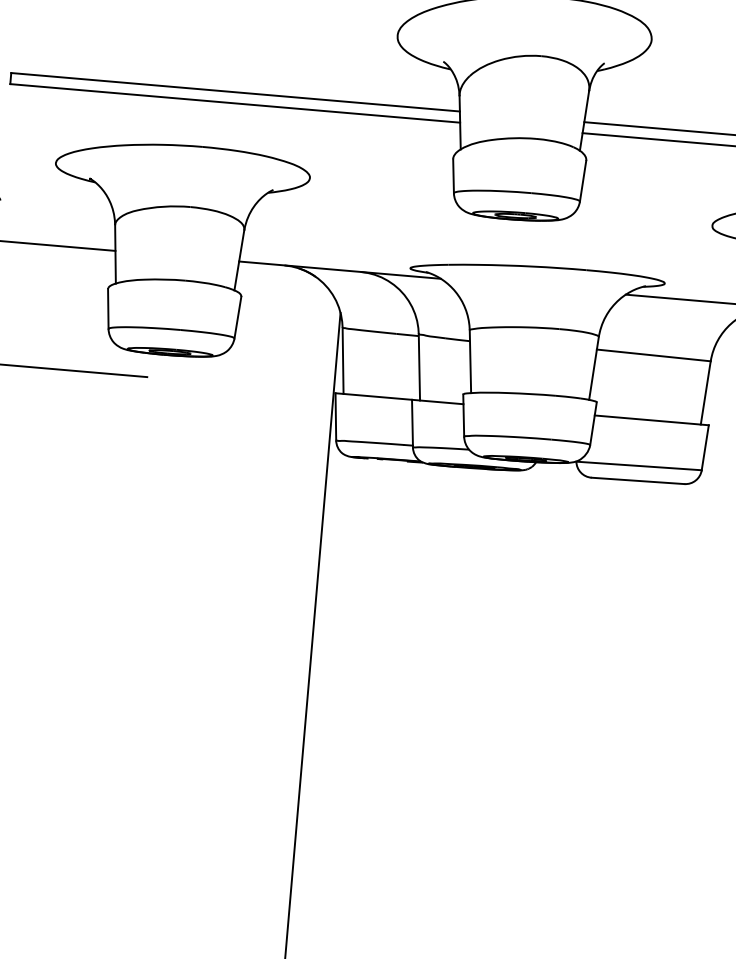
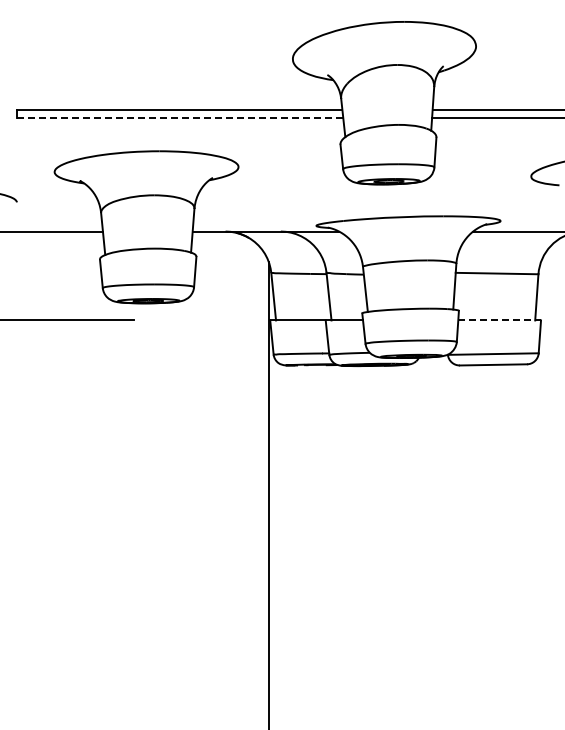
line: (235, 102) -> (180, 117), solid -> dashed
line: (652, 420) -> (500, 320), solid -> dashed

